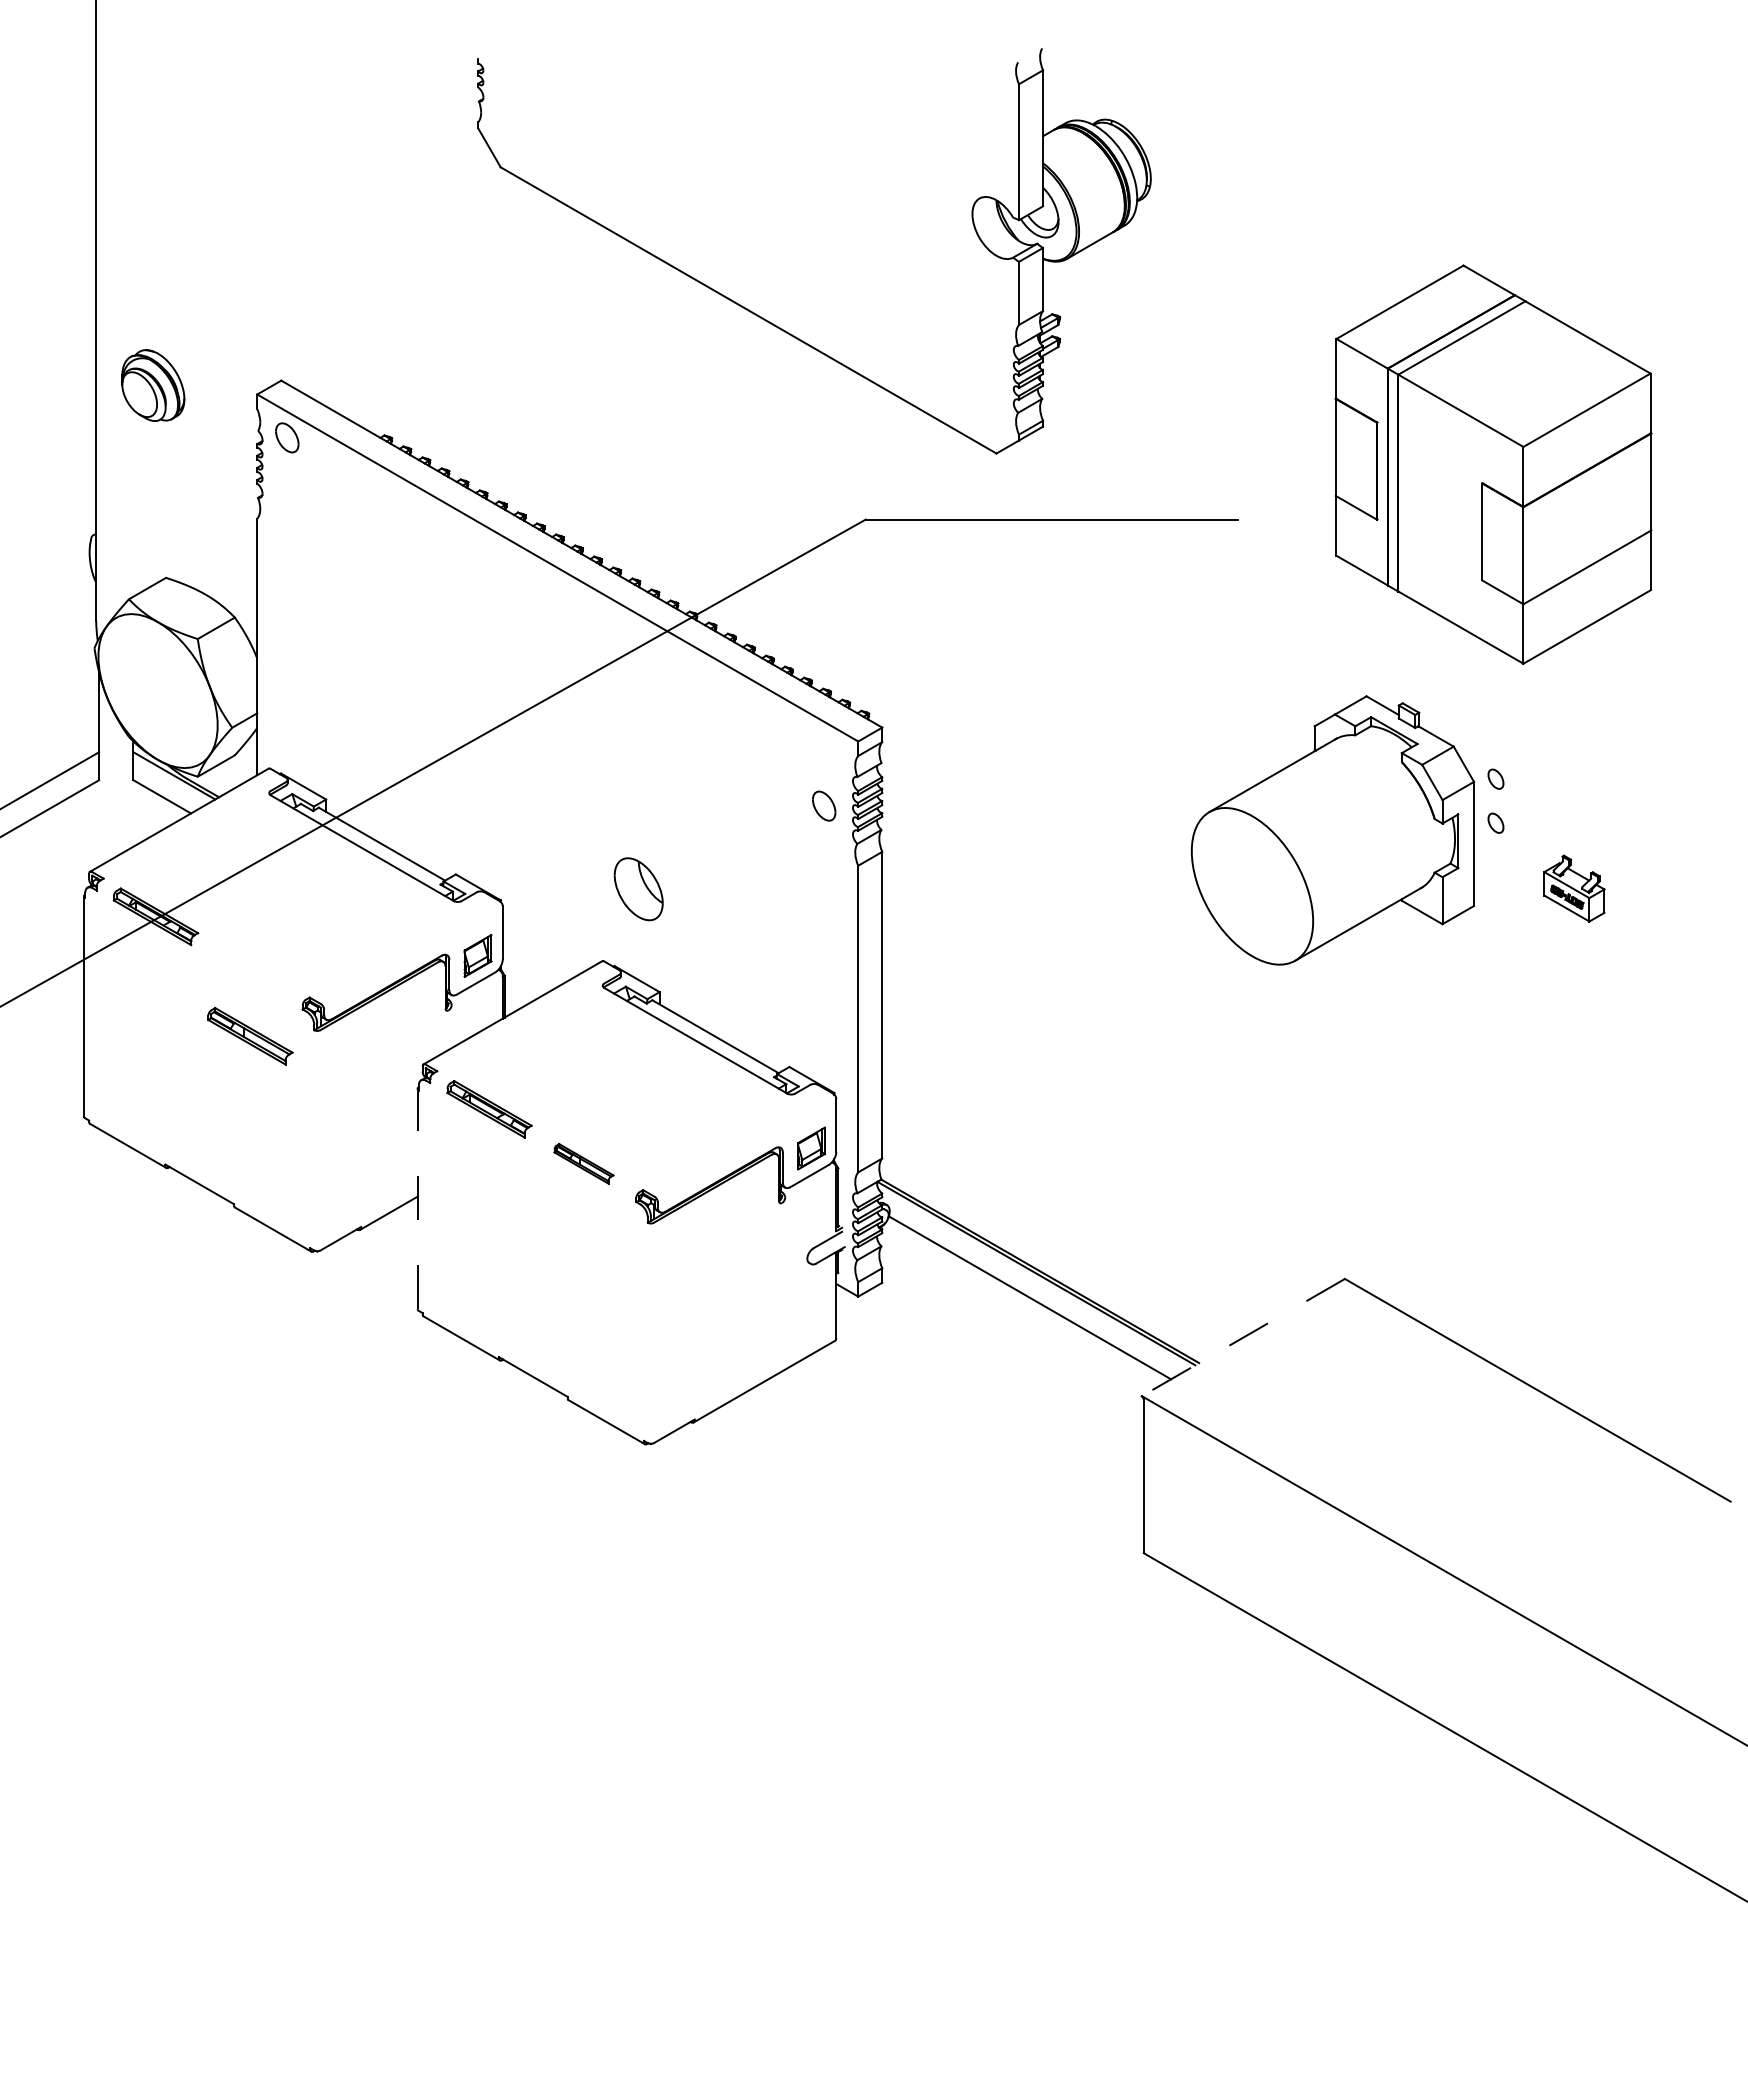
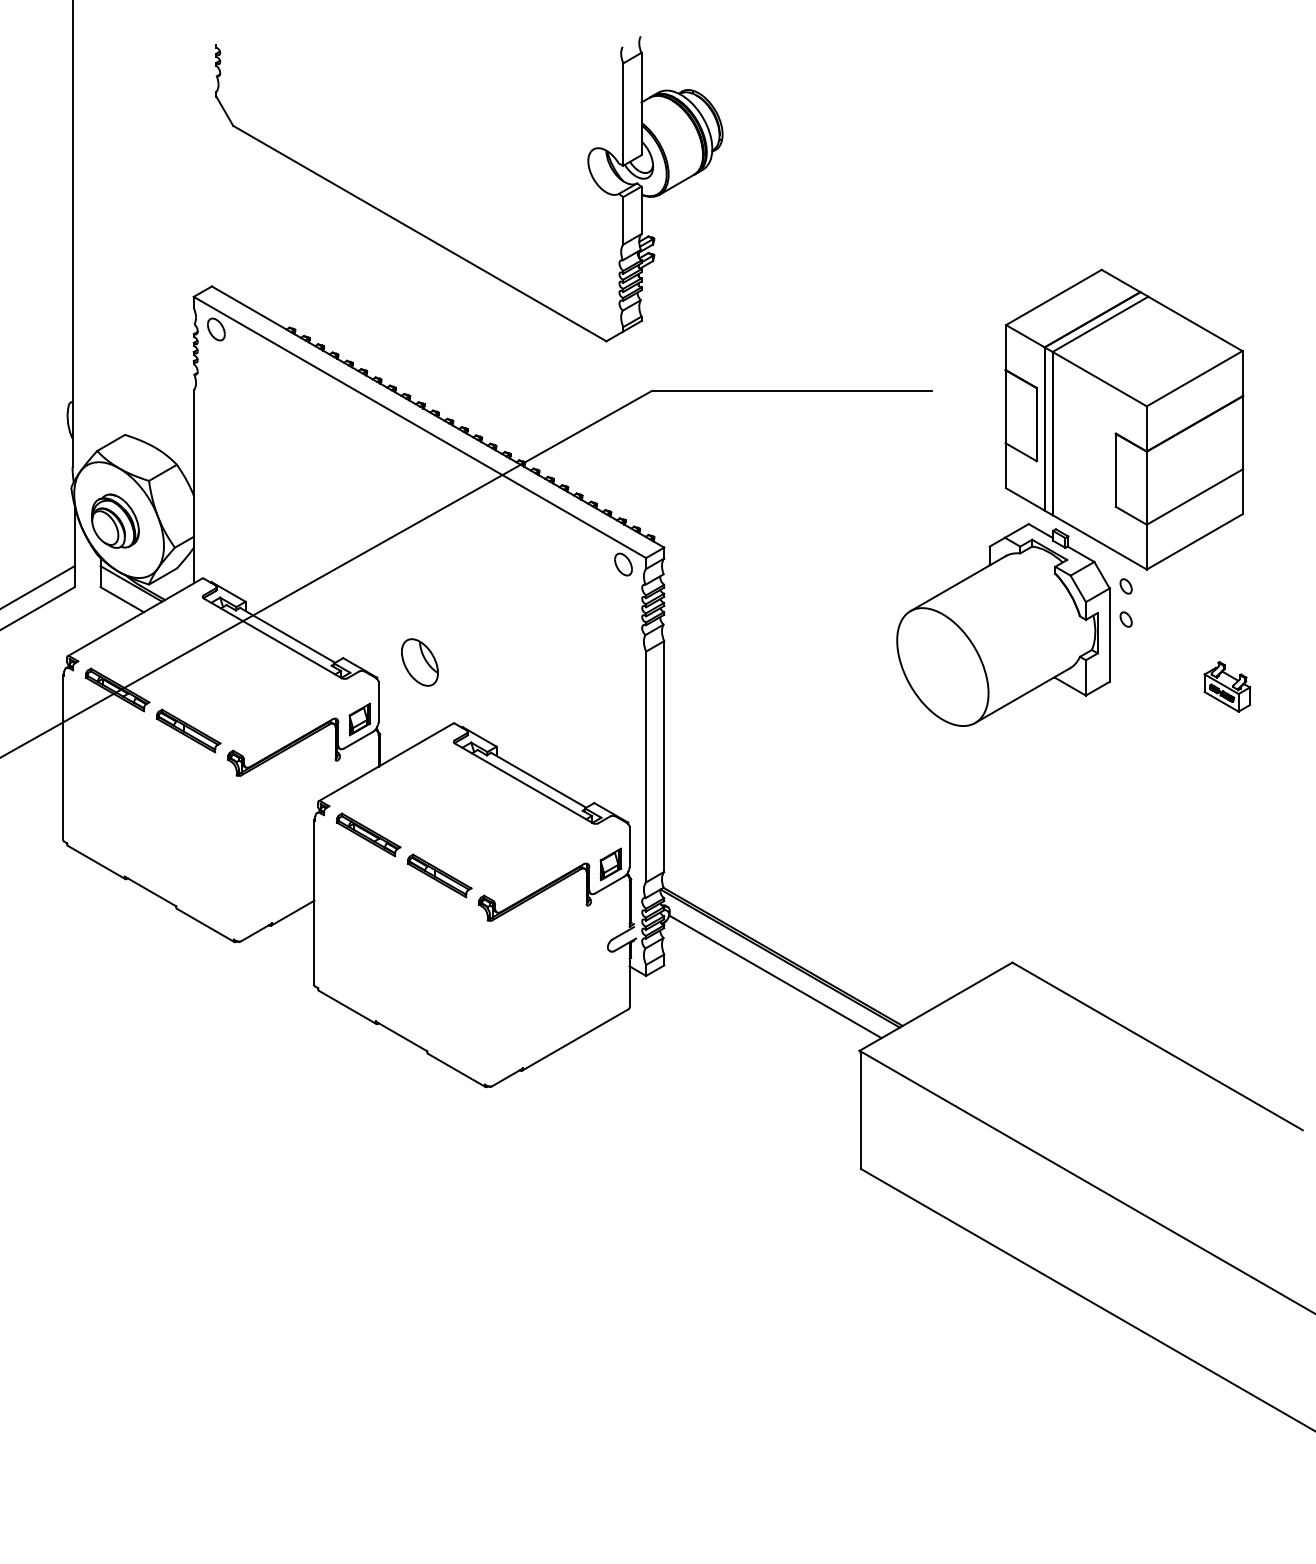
part: (775, 324) -> (440, 244), moved
part: (153, 385) -> (115, 521), moved
part: (1493, 464) -> (1124, 419), moved
part: (824, 805) -> (623, 564), moved
part: (1574, 888) -> (1227, 686), moved
part: (638, 889) -> (419, 662), moved
part: (250, 1036) -> (188, 731), moved
part: (583, 1163) -> (439, 875), size x1.43
line: (417, 1198) -> (314, 902), dashed -> solid
line: (1242, 1337) -> (935, 1006), dashed -> solid

